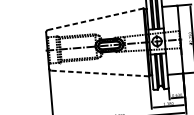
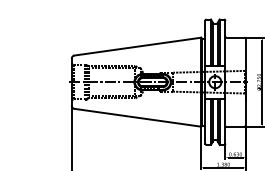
line: (95, 19) -> (137, 46), dashed -> solid
line: (99, 73) -> (137, 117), dashed -> solid

